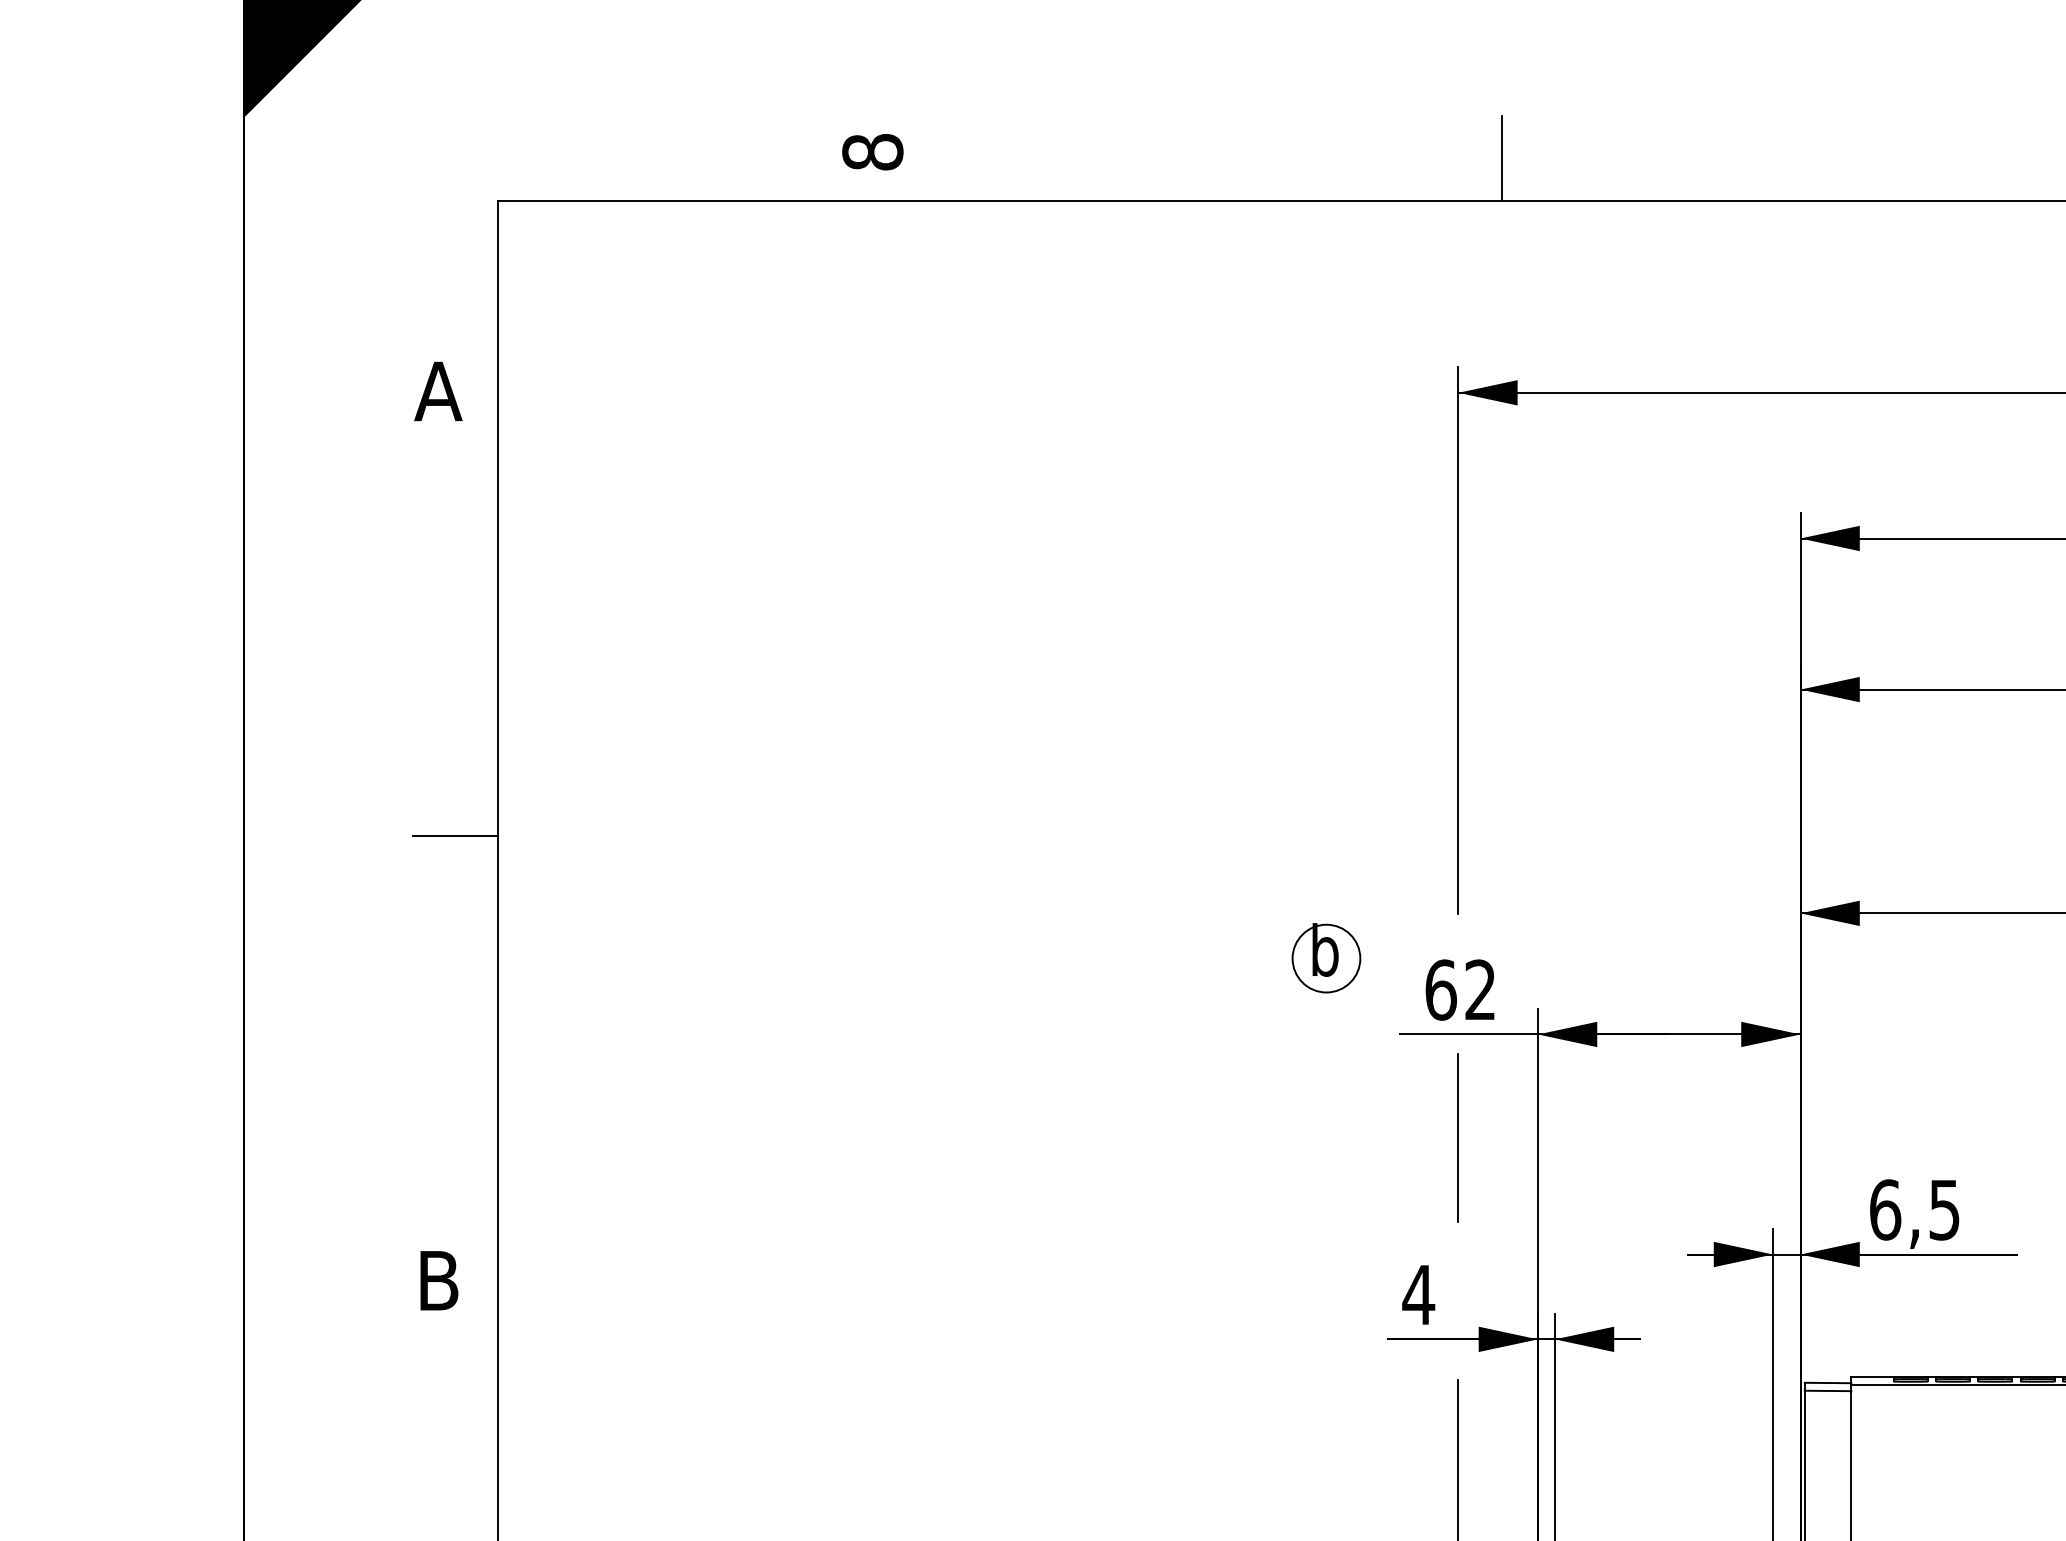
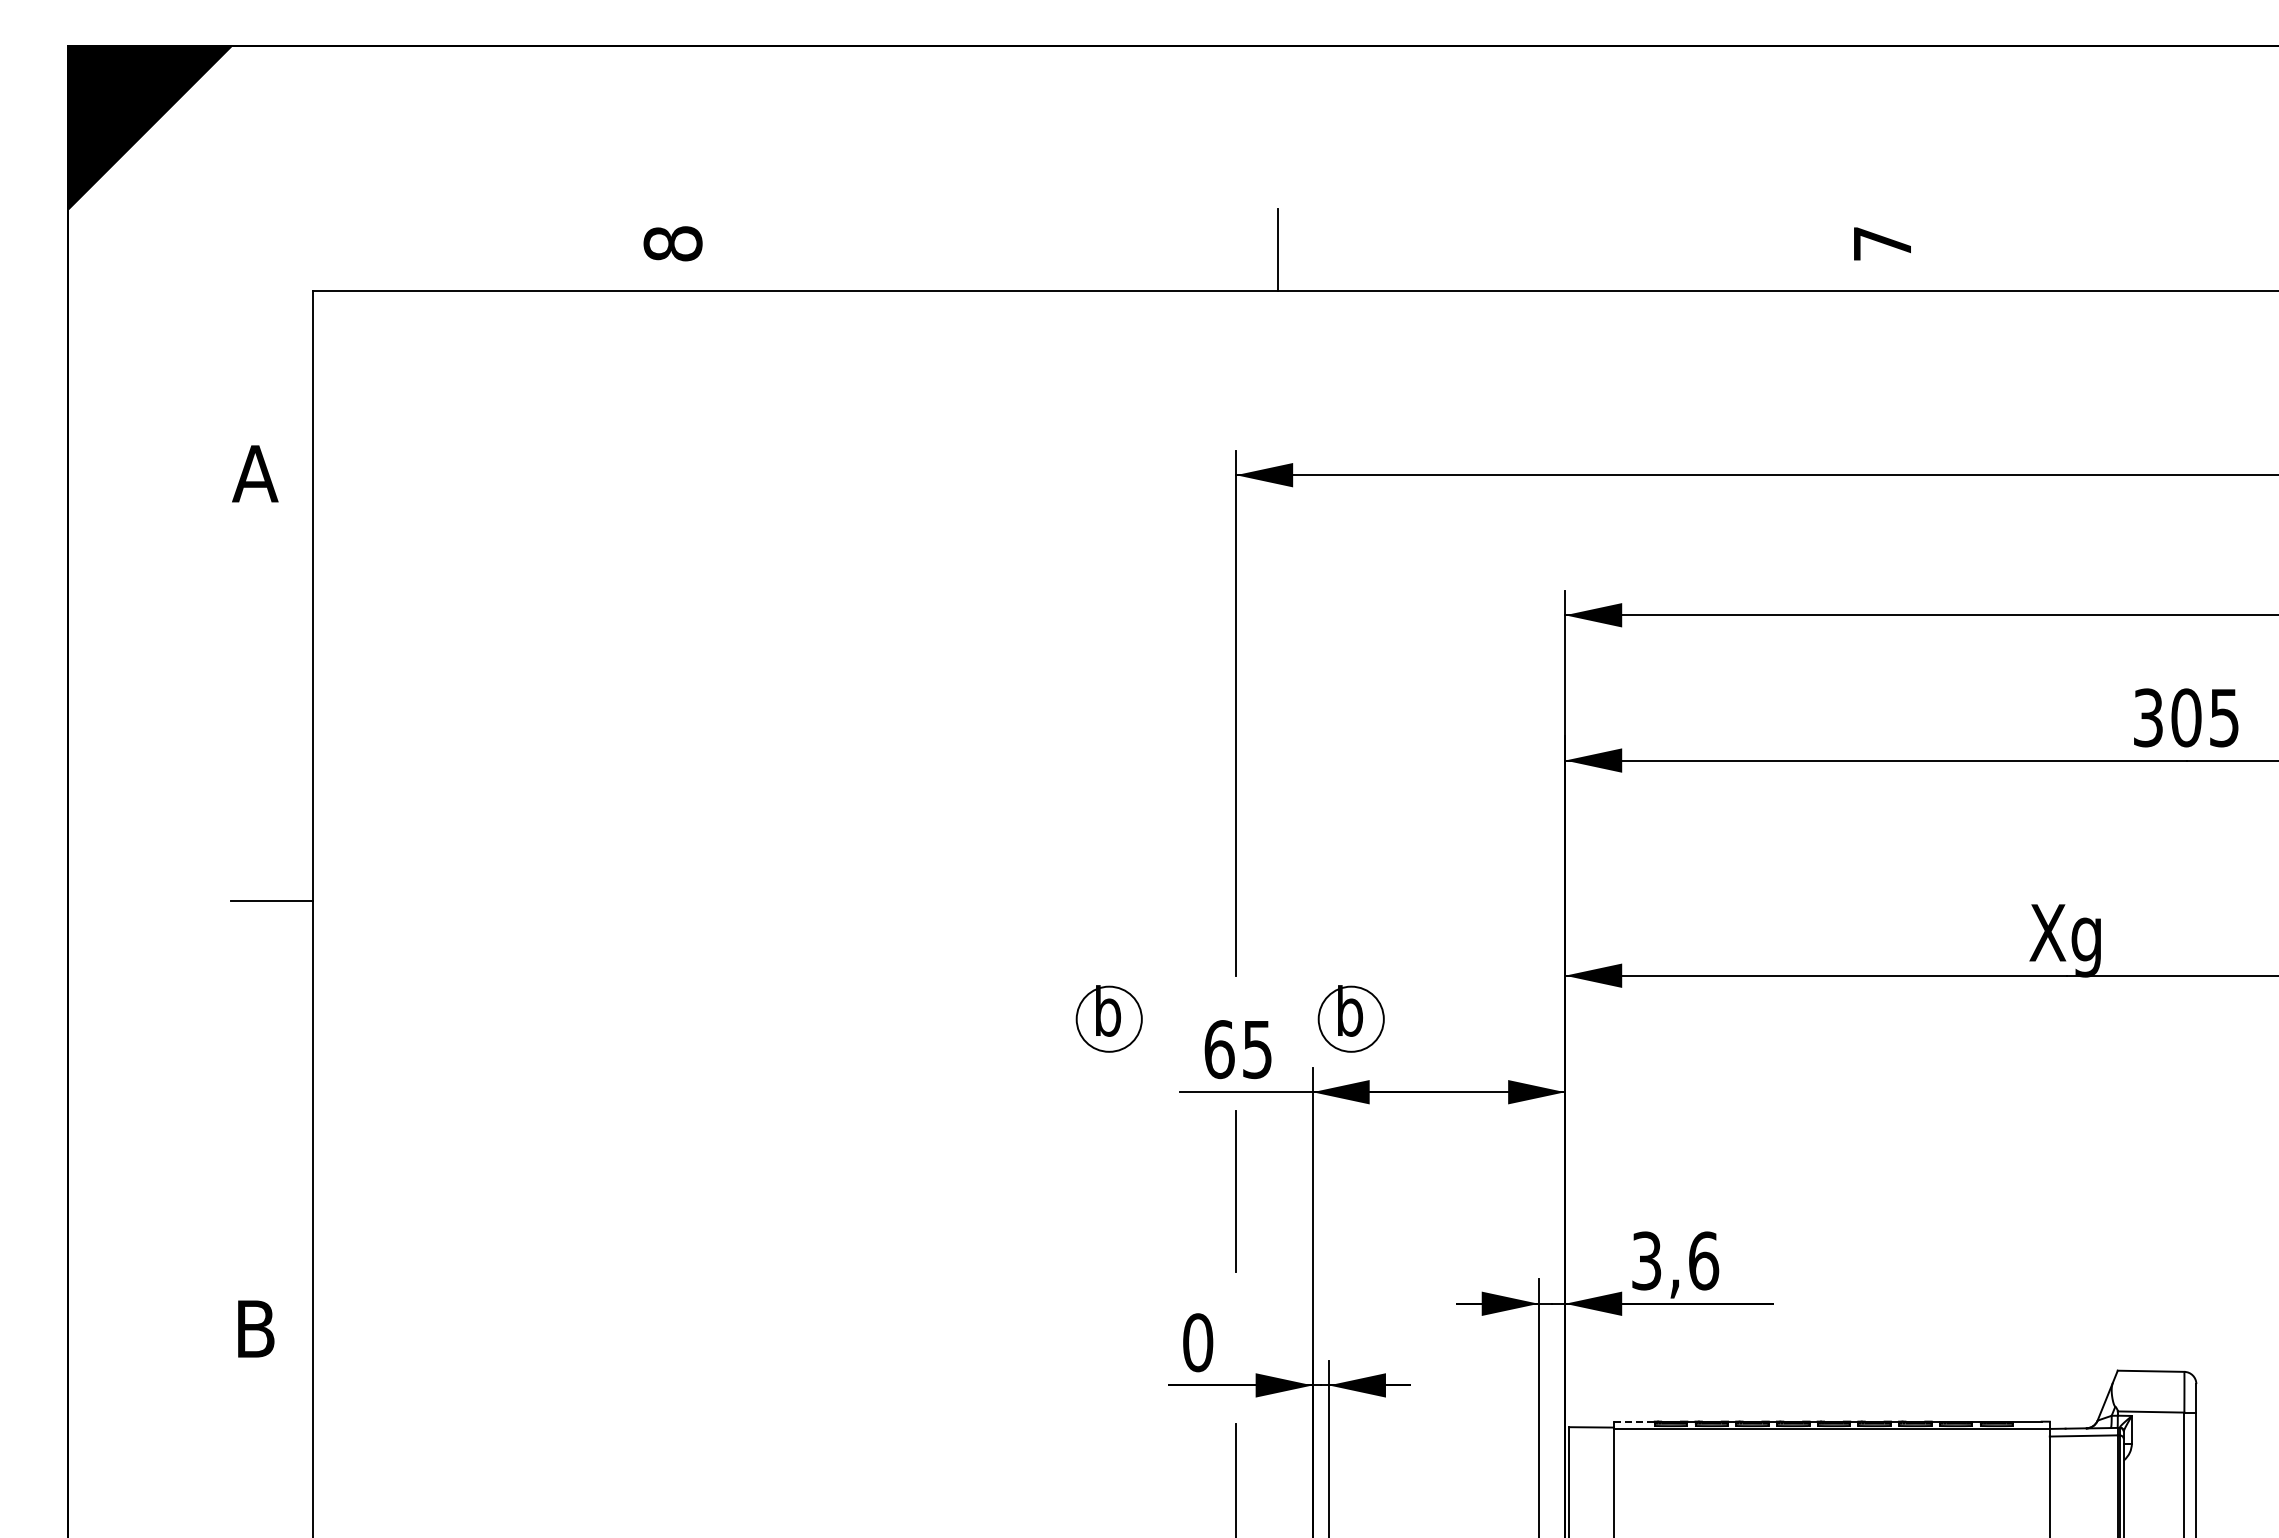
part: (1577, 957) -> (1350, 1018), added
text: (1480, 990) -> (1257, 1049), 62 -> 65
text: (1915, 1209) -> (1675, 1260), 6,5 -> 3,6
text: (1418, 1294) -> (1197, 1342), 4 -> 0
line: (1872, 1376) -> (1634, 1421), solid -> dashed
line: (1827, 1390) -> (1591, 1434), removed

